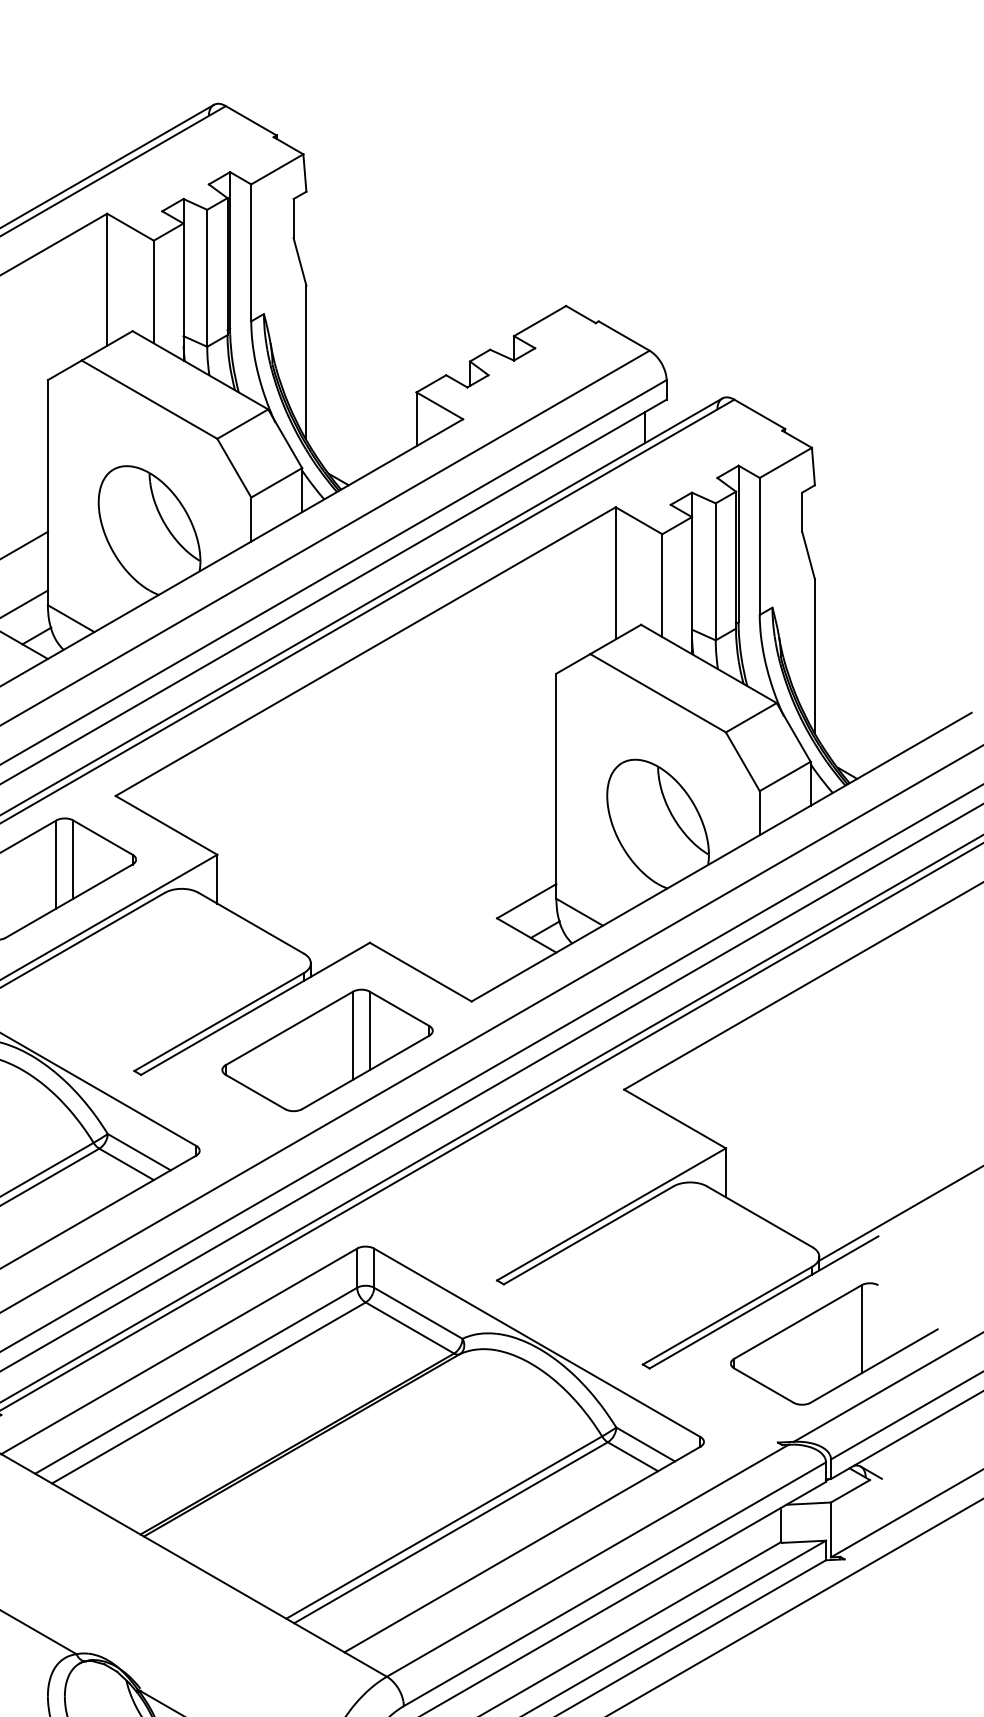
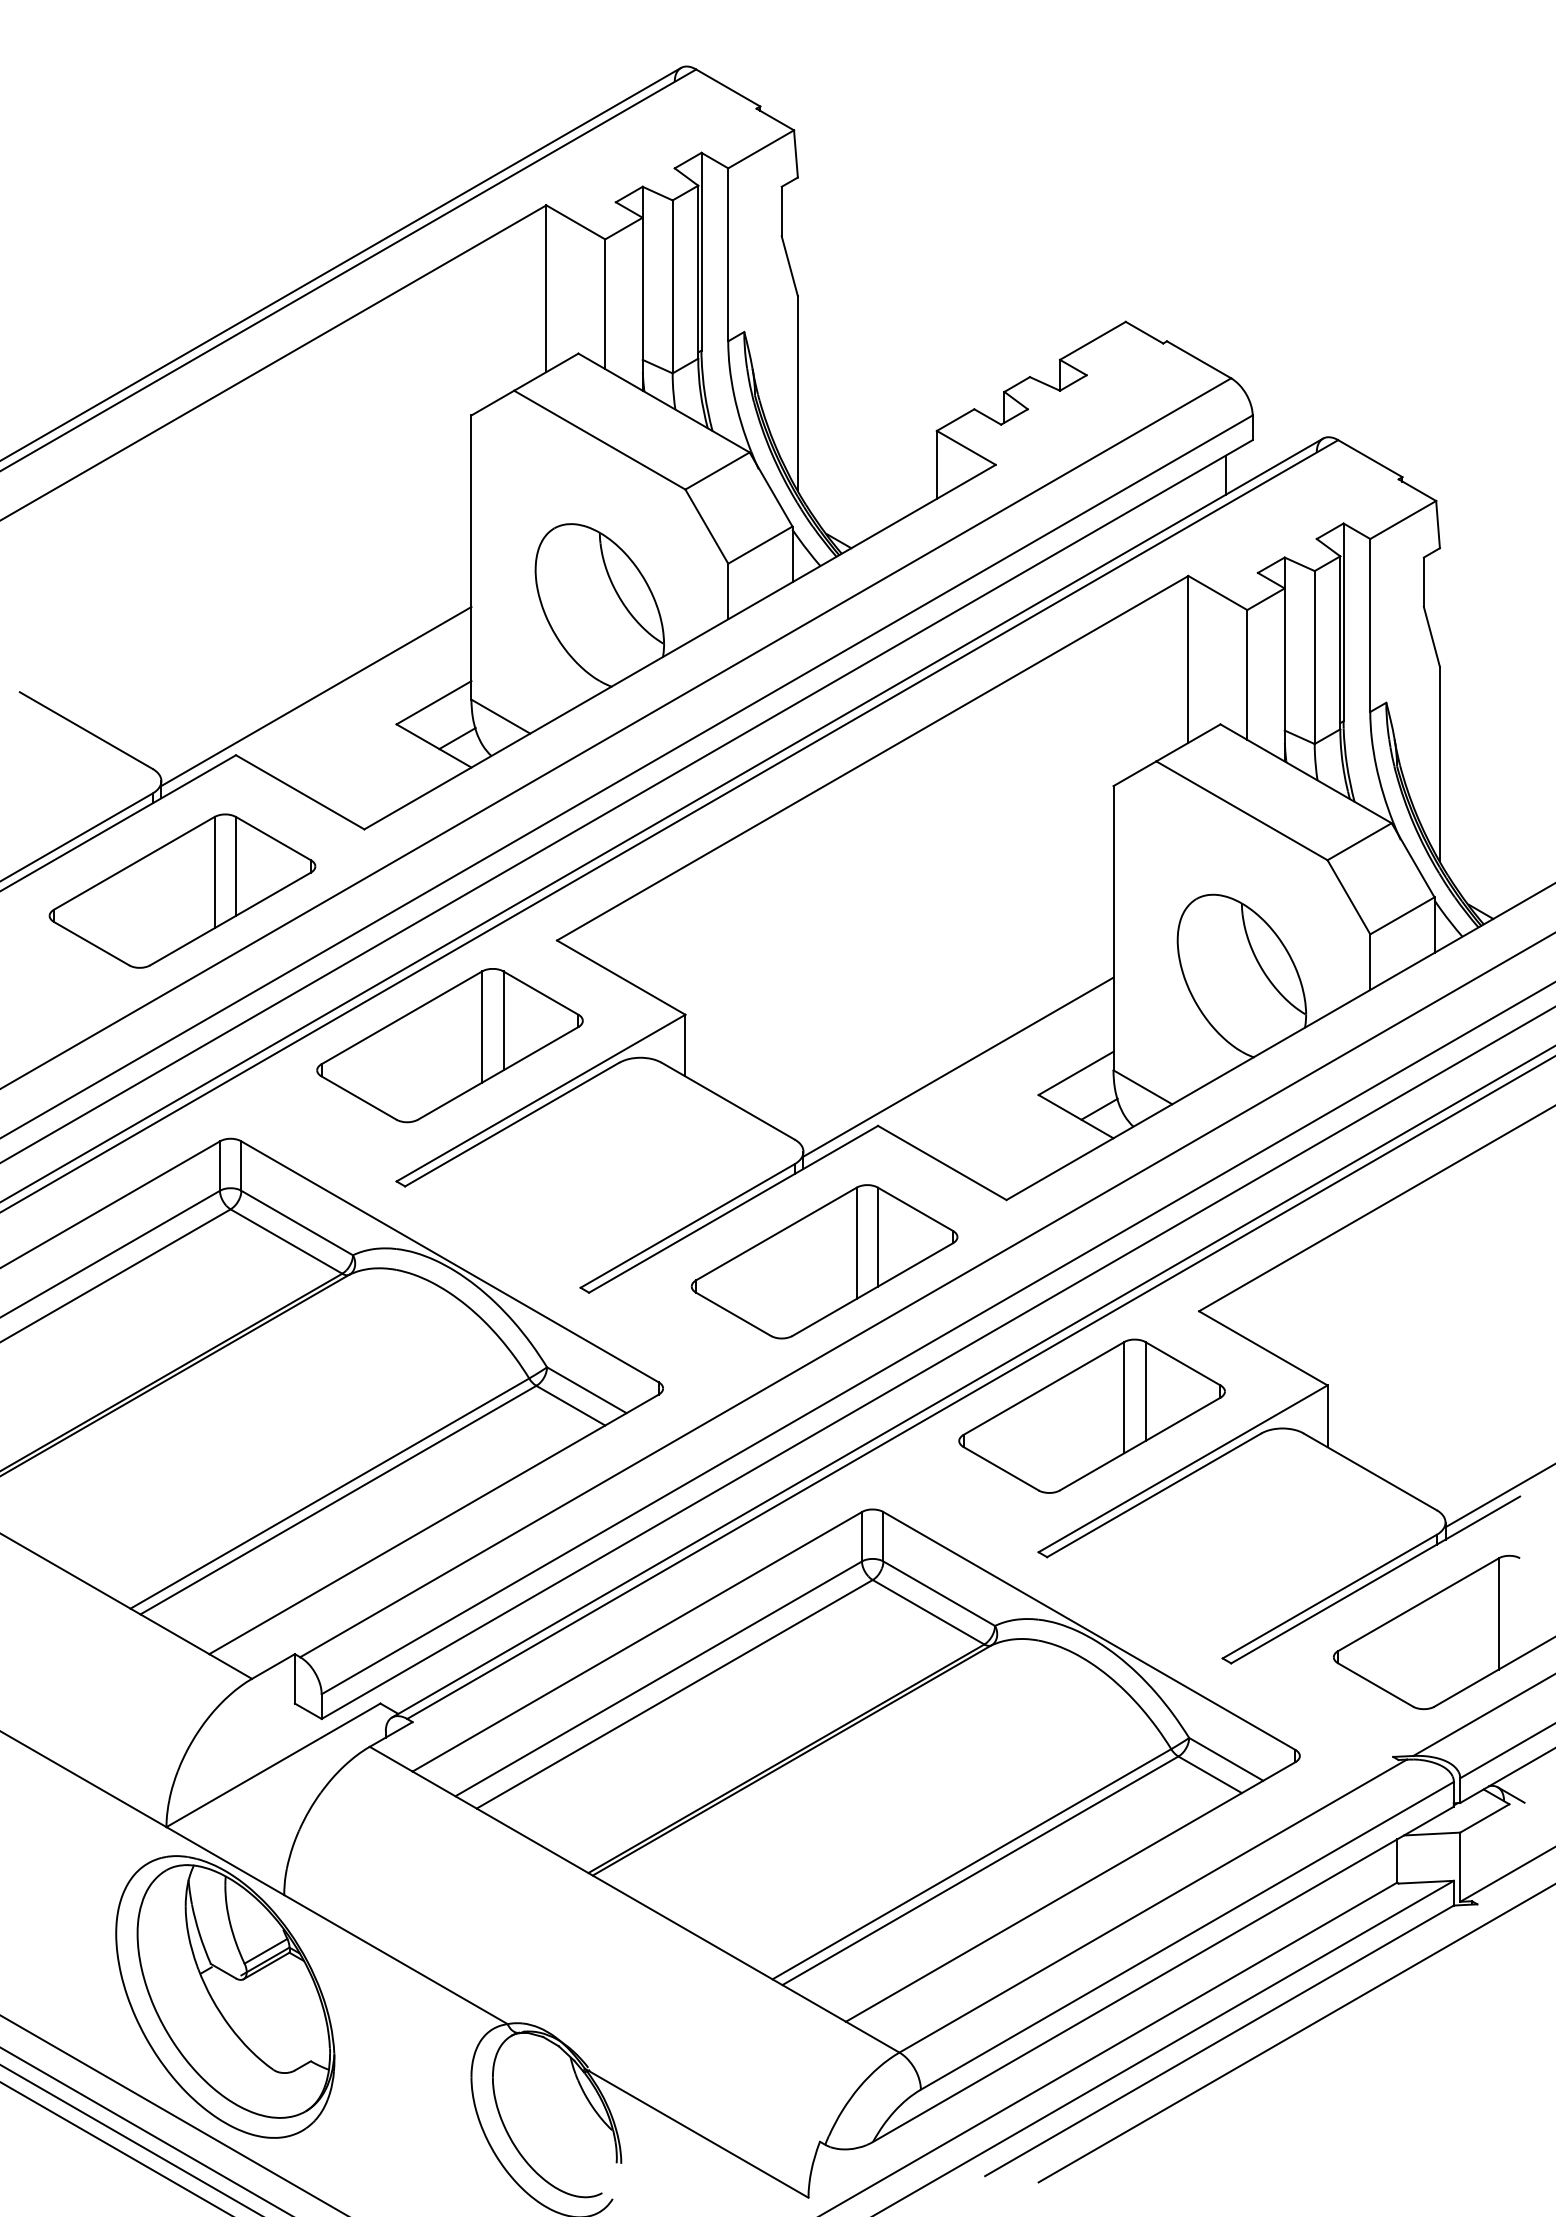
line: (433, 895) -> (958, 1066), added
part: (538, 1172) -> (1091, 1415), added

